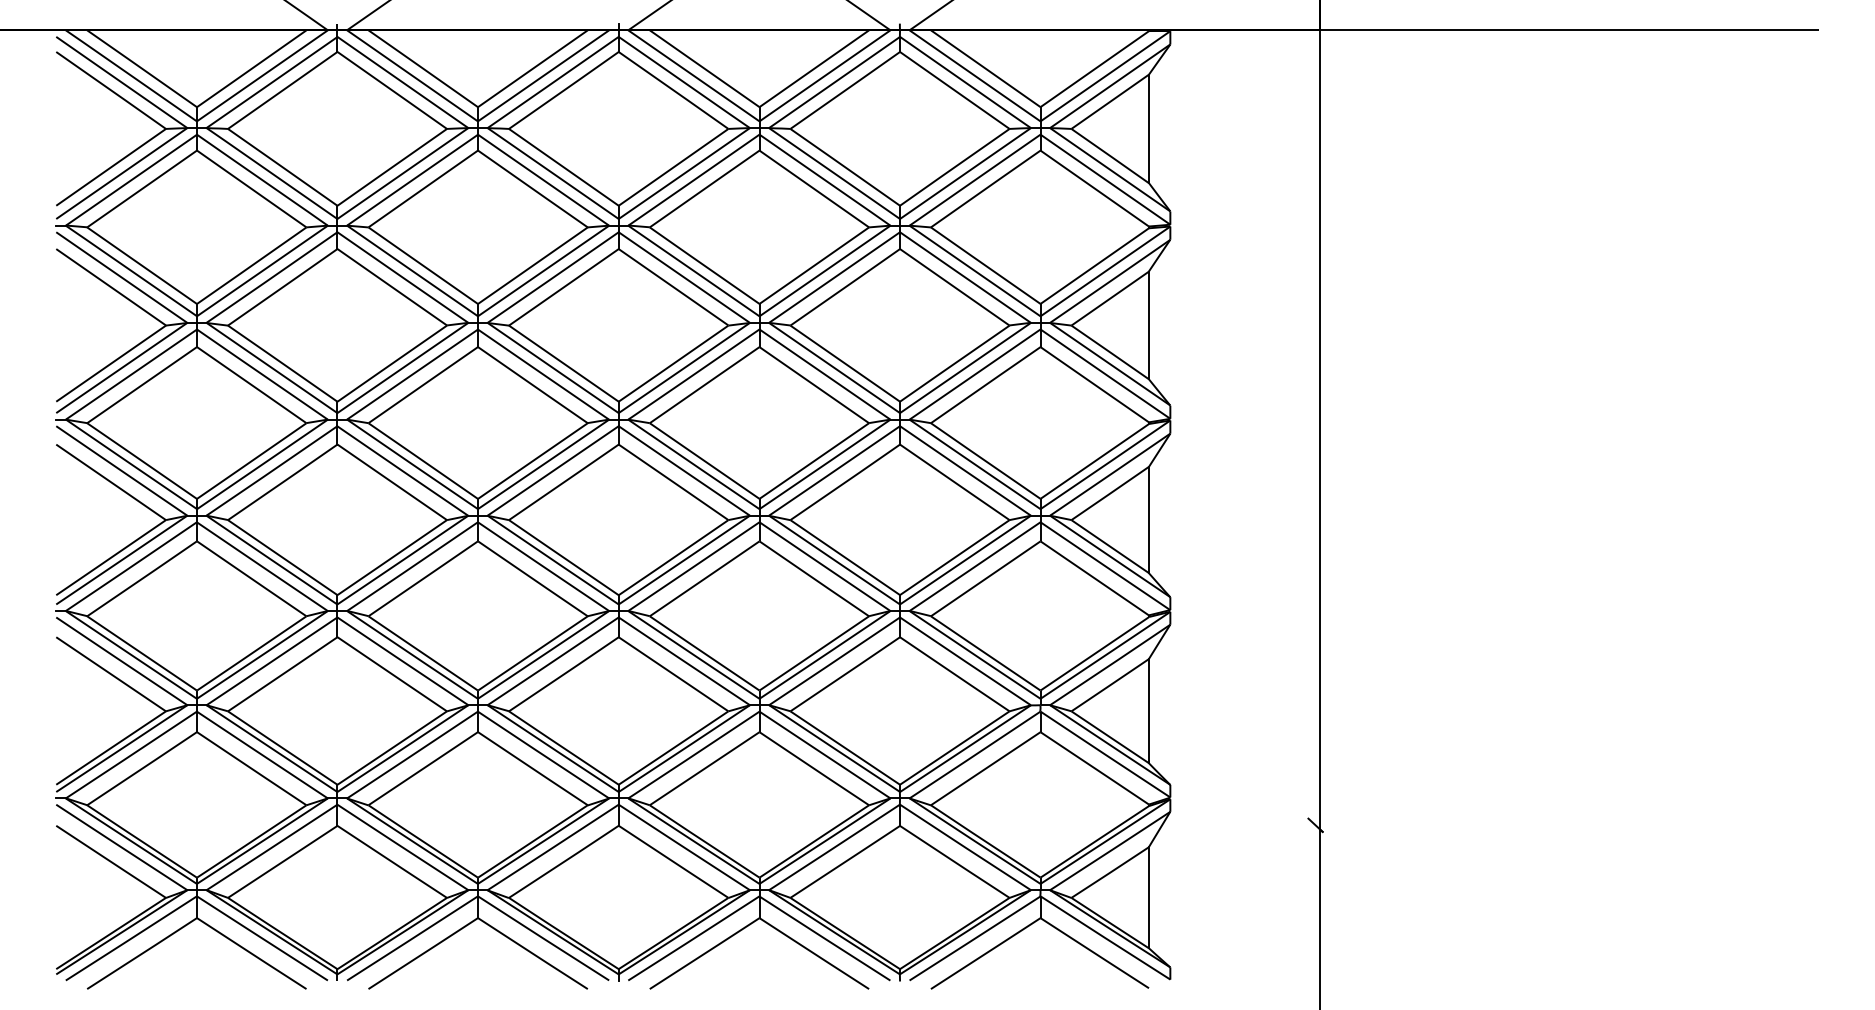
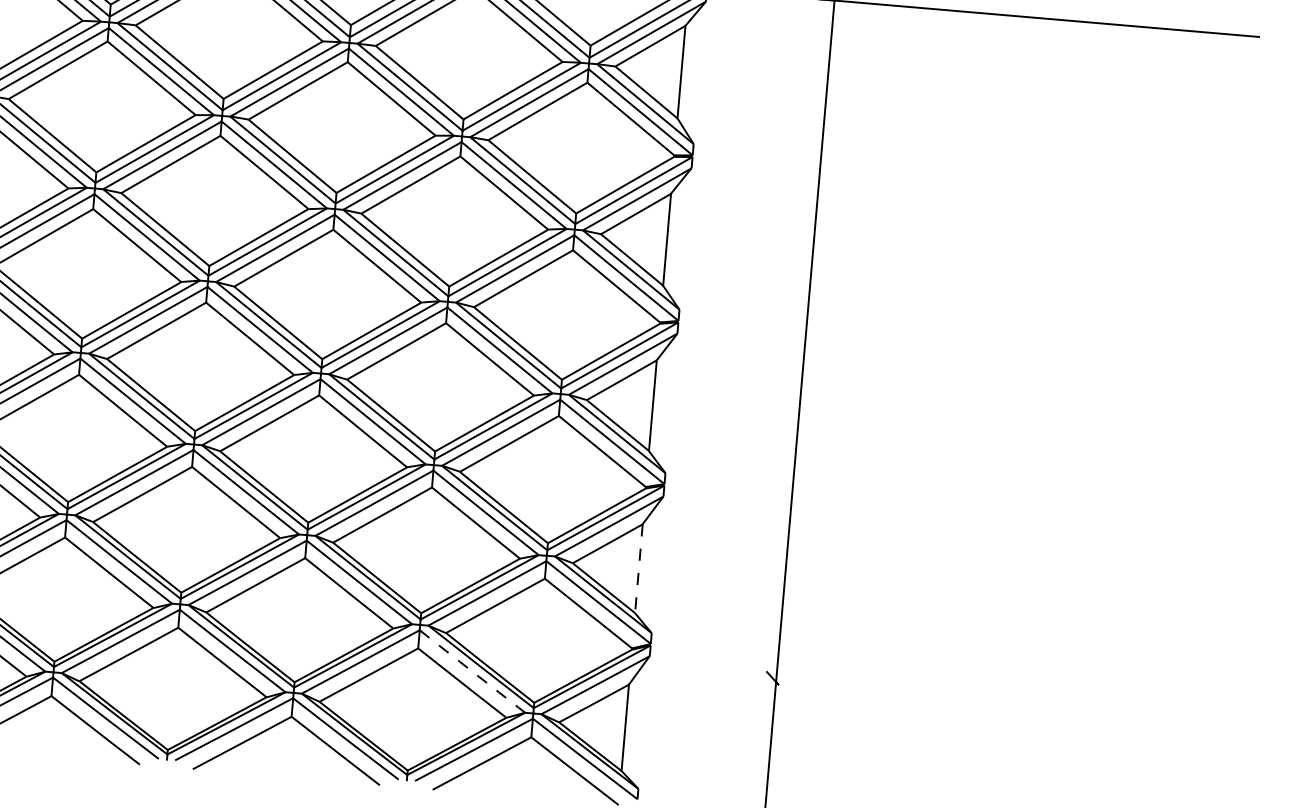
line: (1148, 711) -> (638, 568), solid -> dashed
arc: (965, 847) -> (472, 671), solid -> dashed

